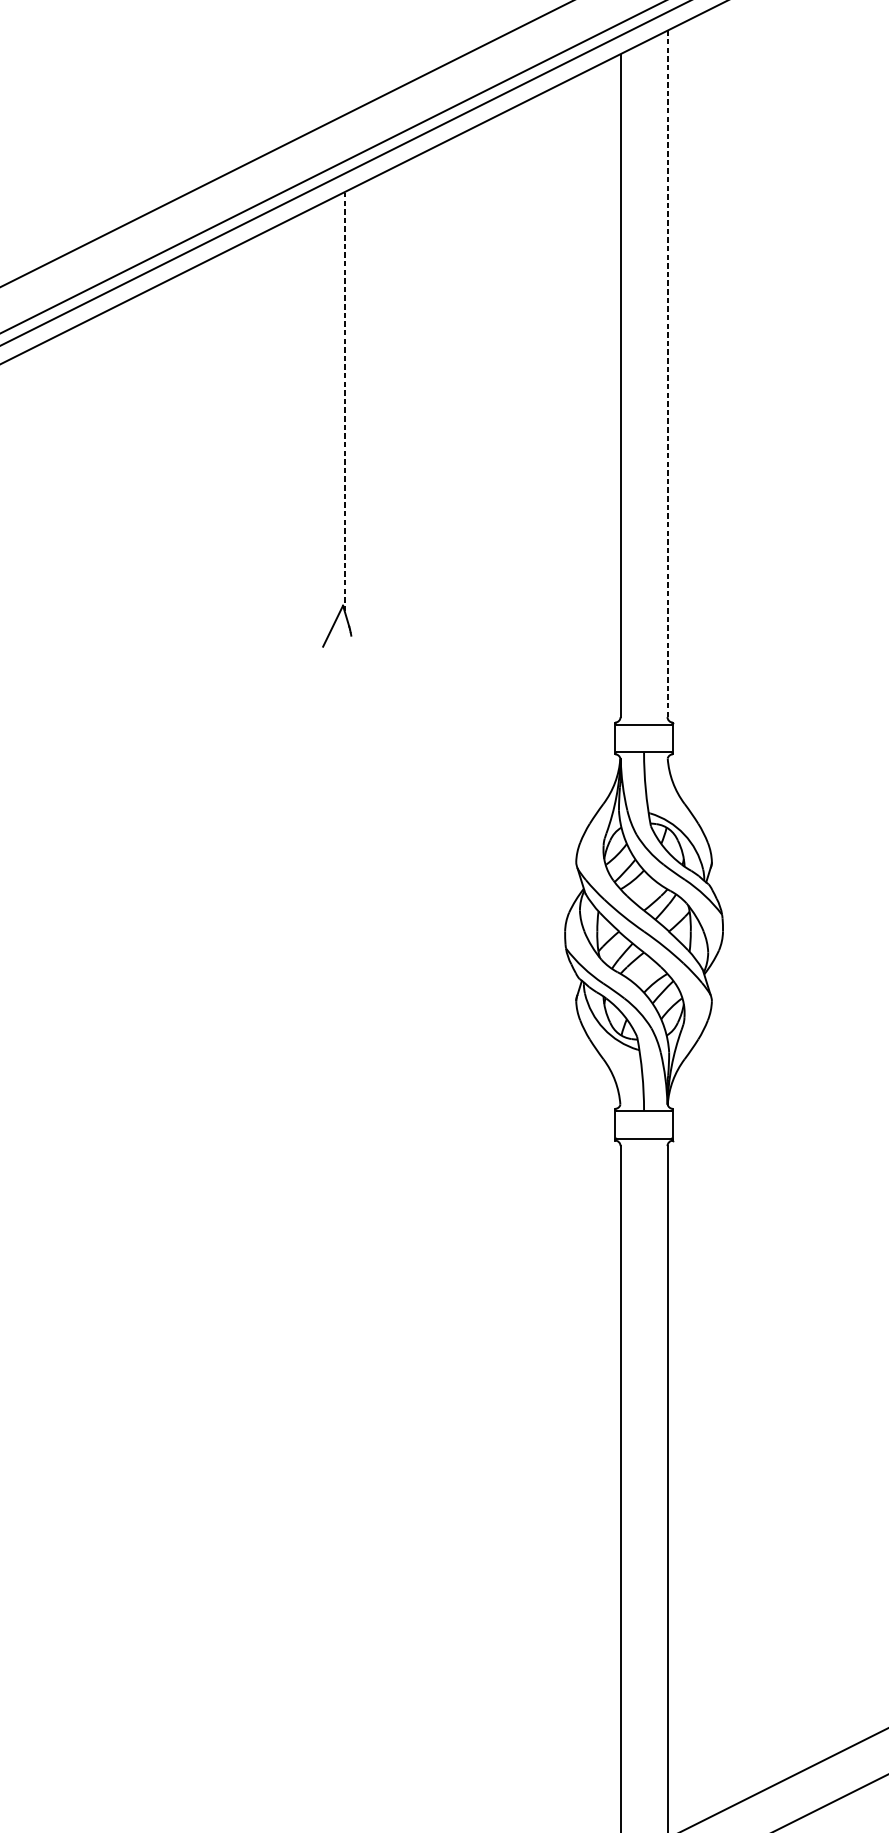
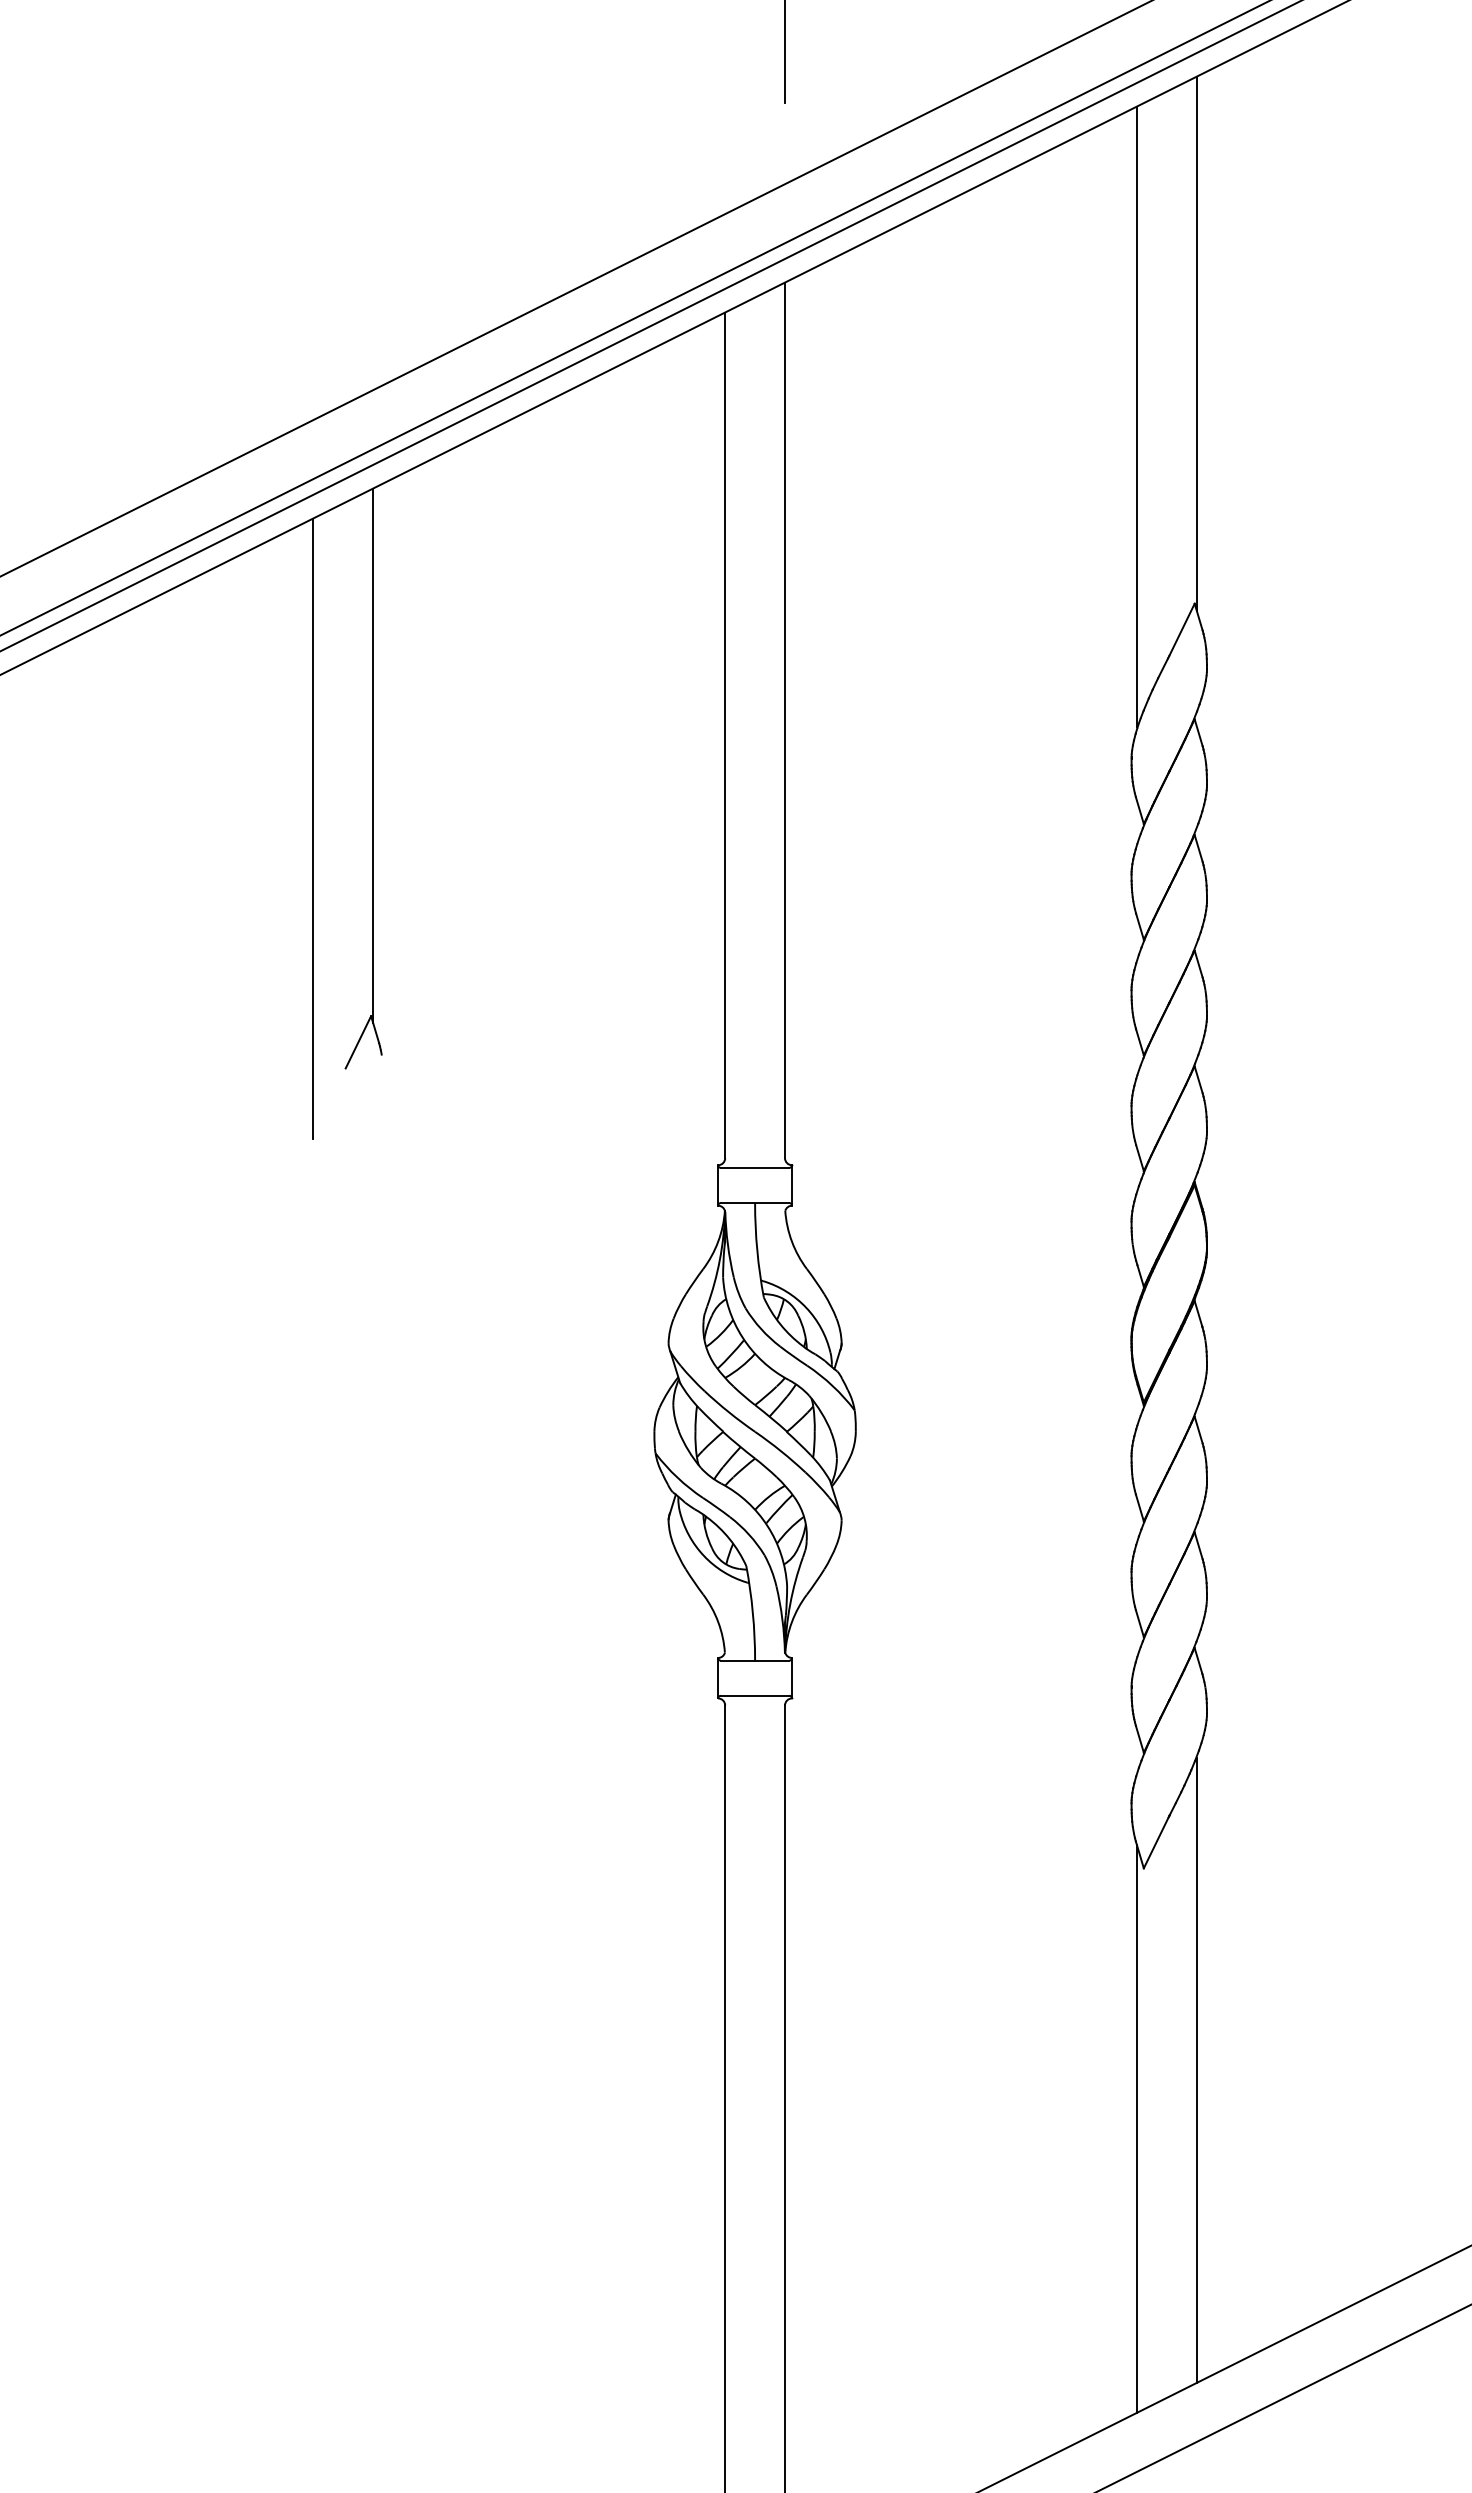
line: (667, 373) -> (785, 720), dashed -> solid
line: (344, 402) -> (373, 756), dashed -> solid
line: (297, 459) -> (313, 829), added

